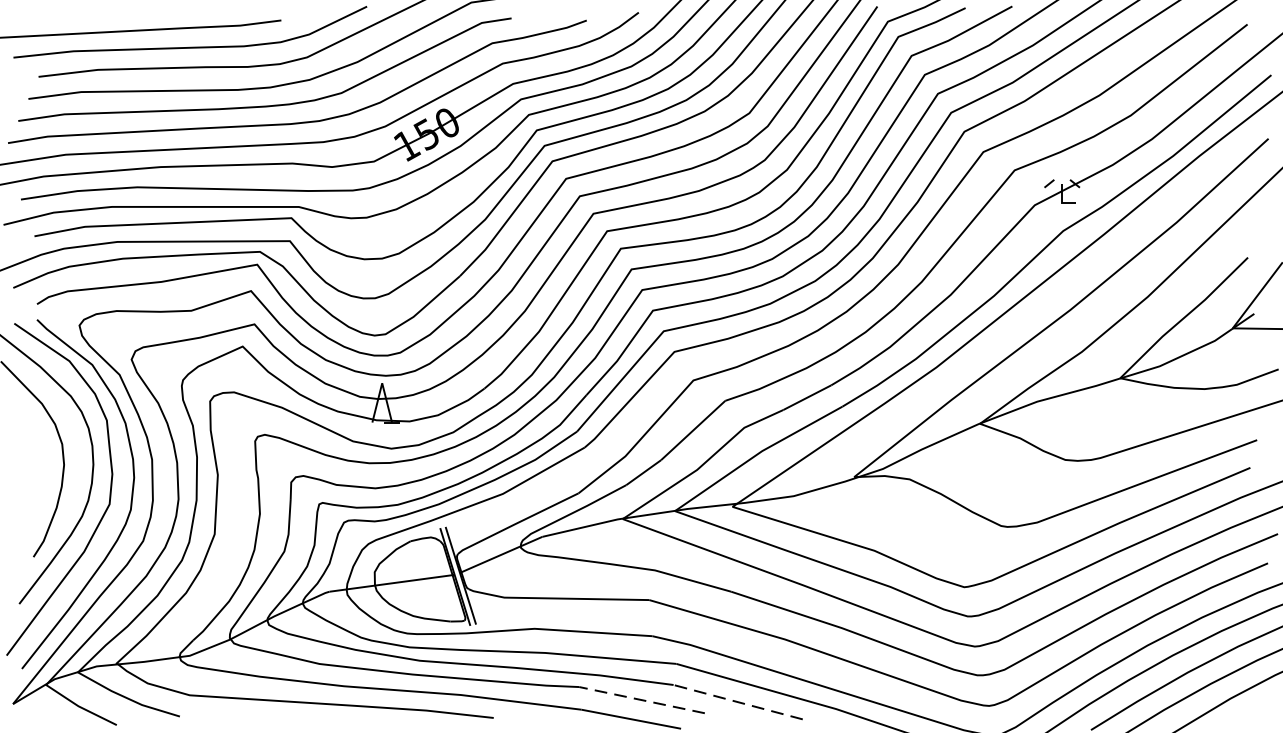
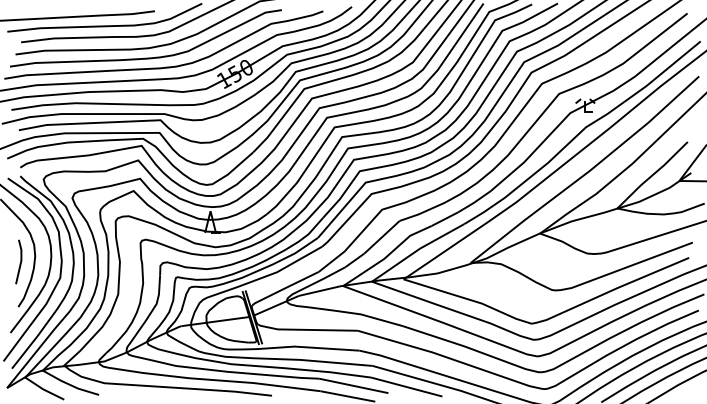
line: (37, 474) -> (20, 261), added
line: (641, 699) -> (353, 385), dashed -> solid
line: (737, 703) -> (406, 387), dashed -> solid

